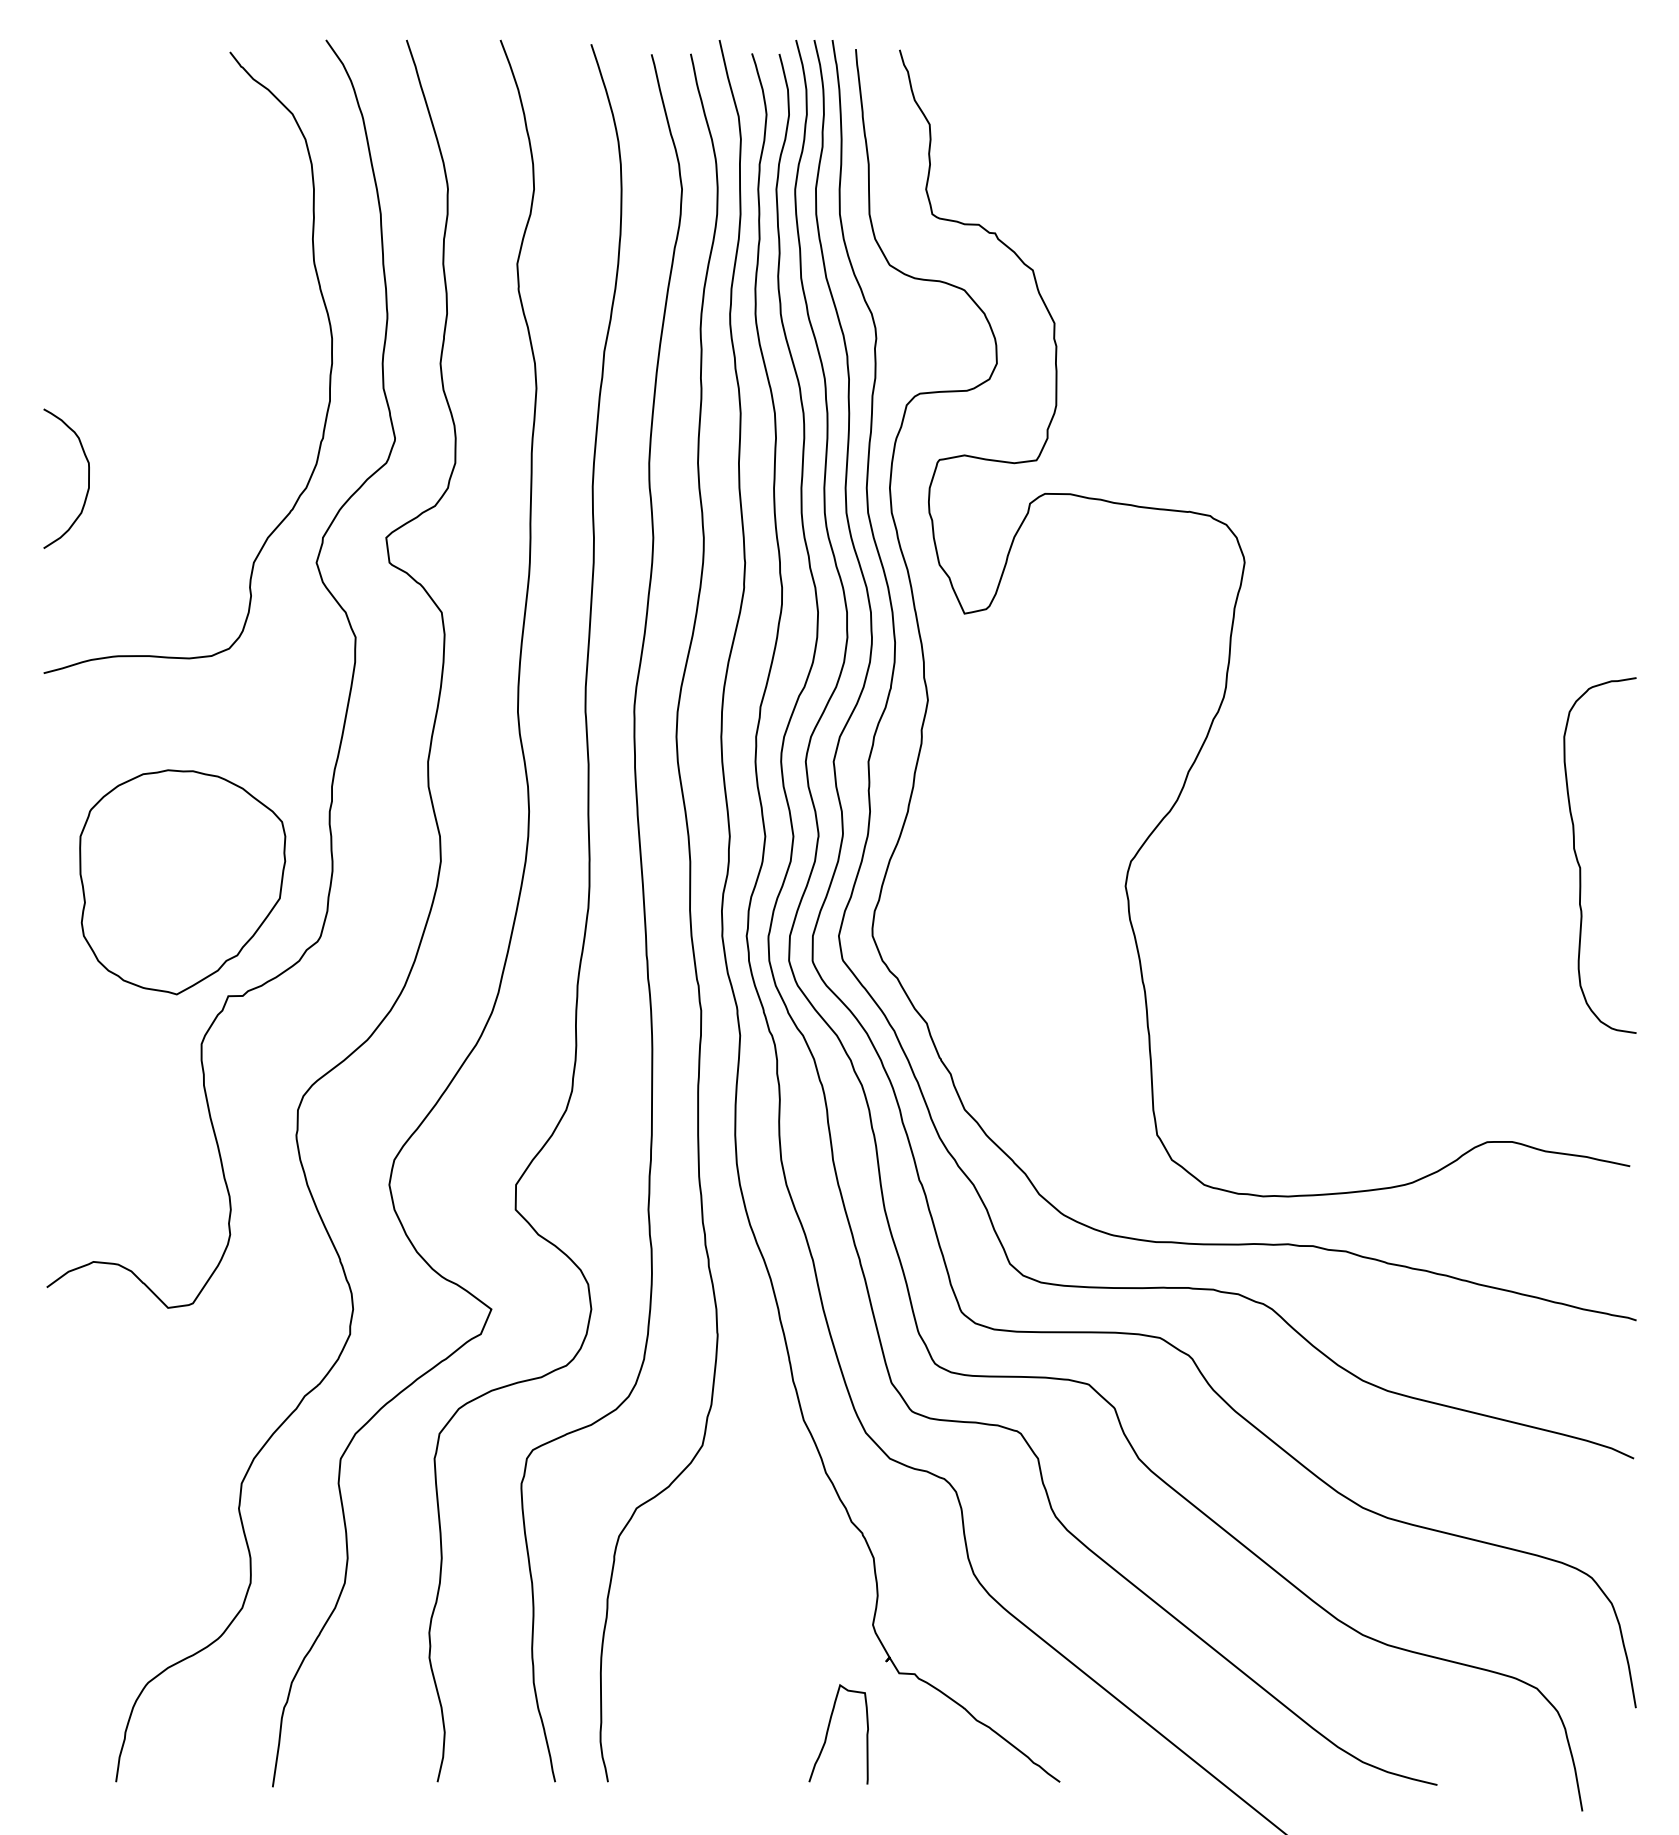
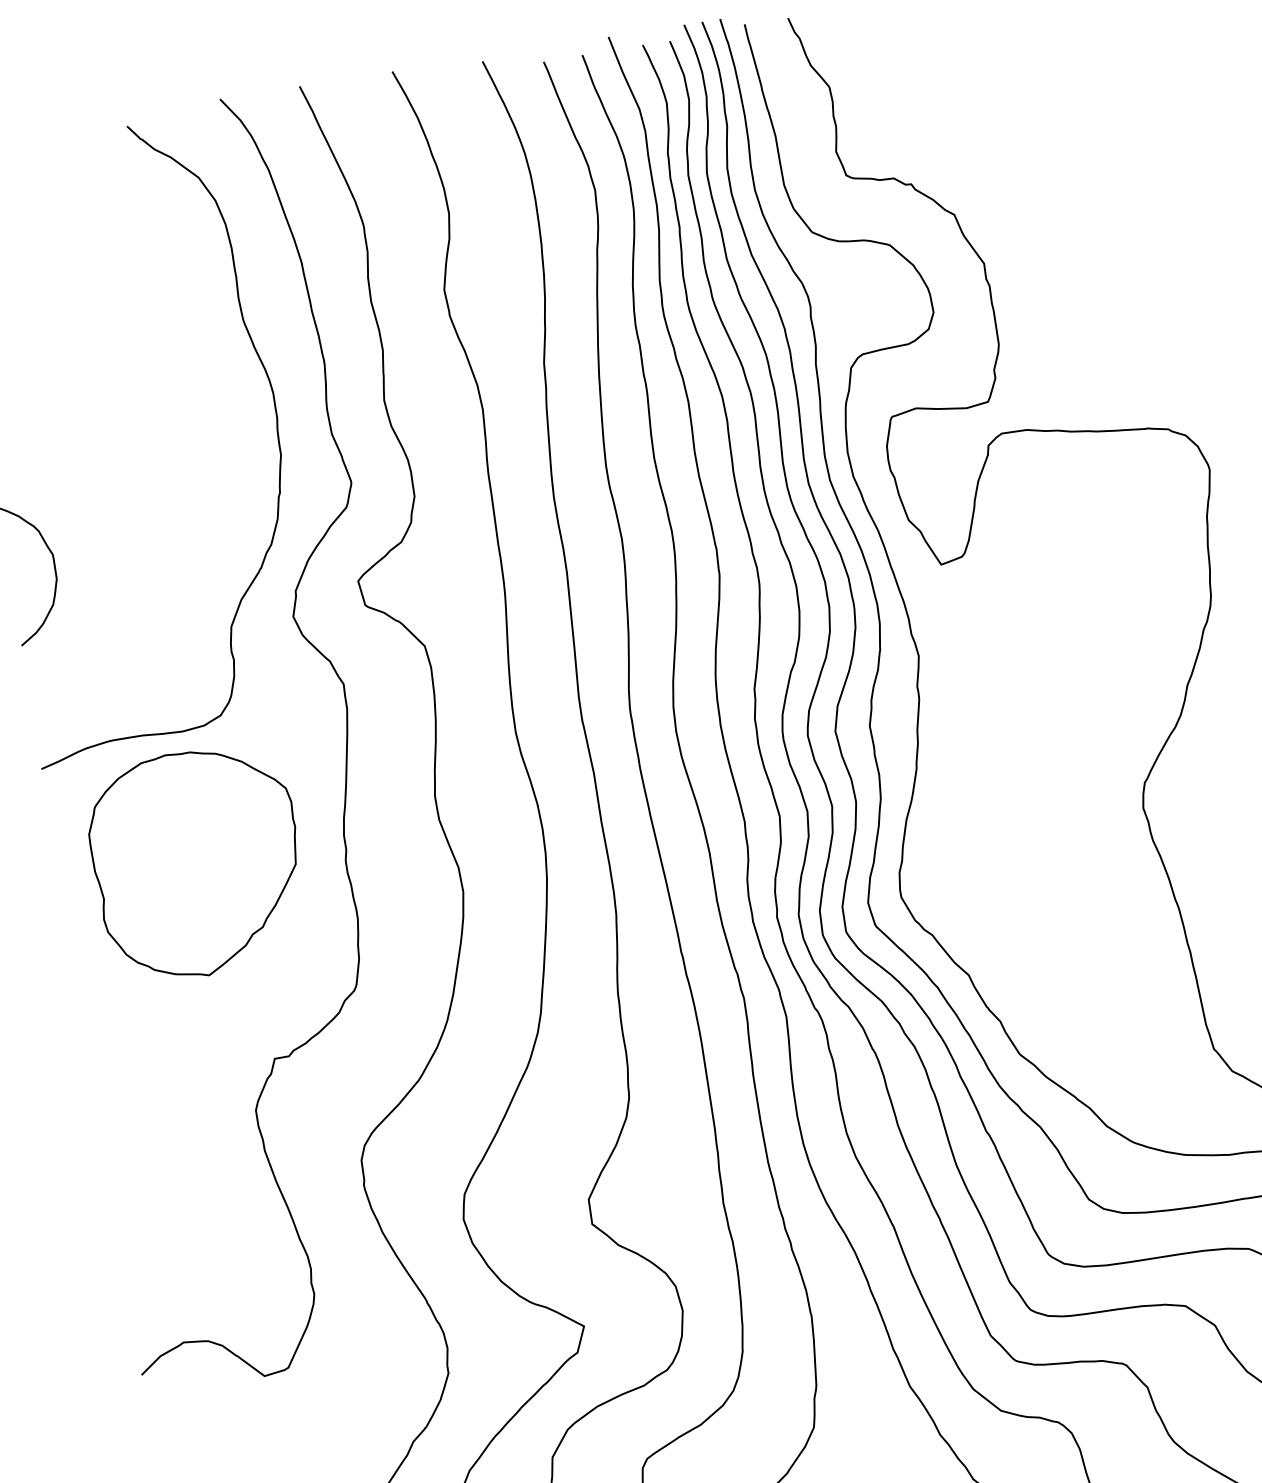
part: (182, 882) -> (197, 863), moved

